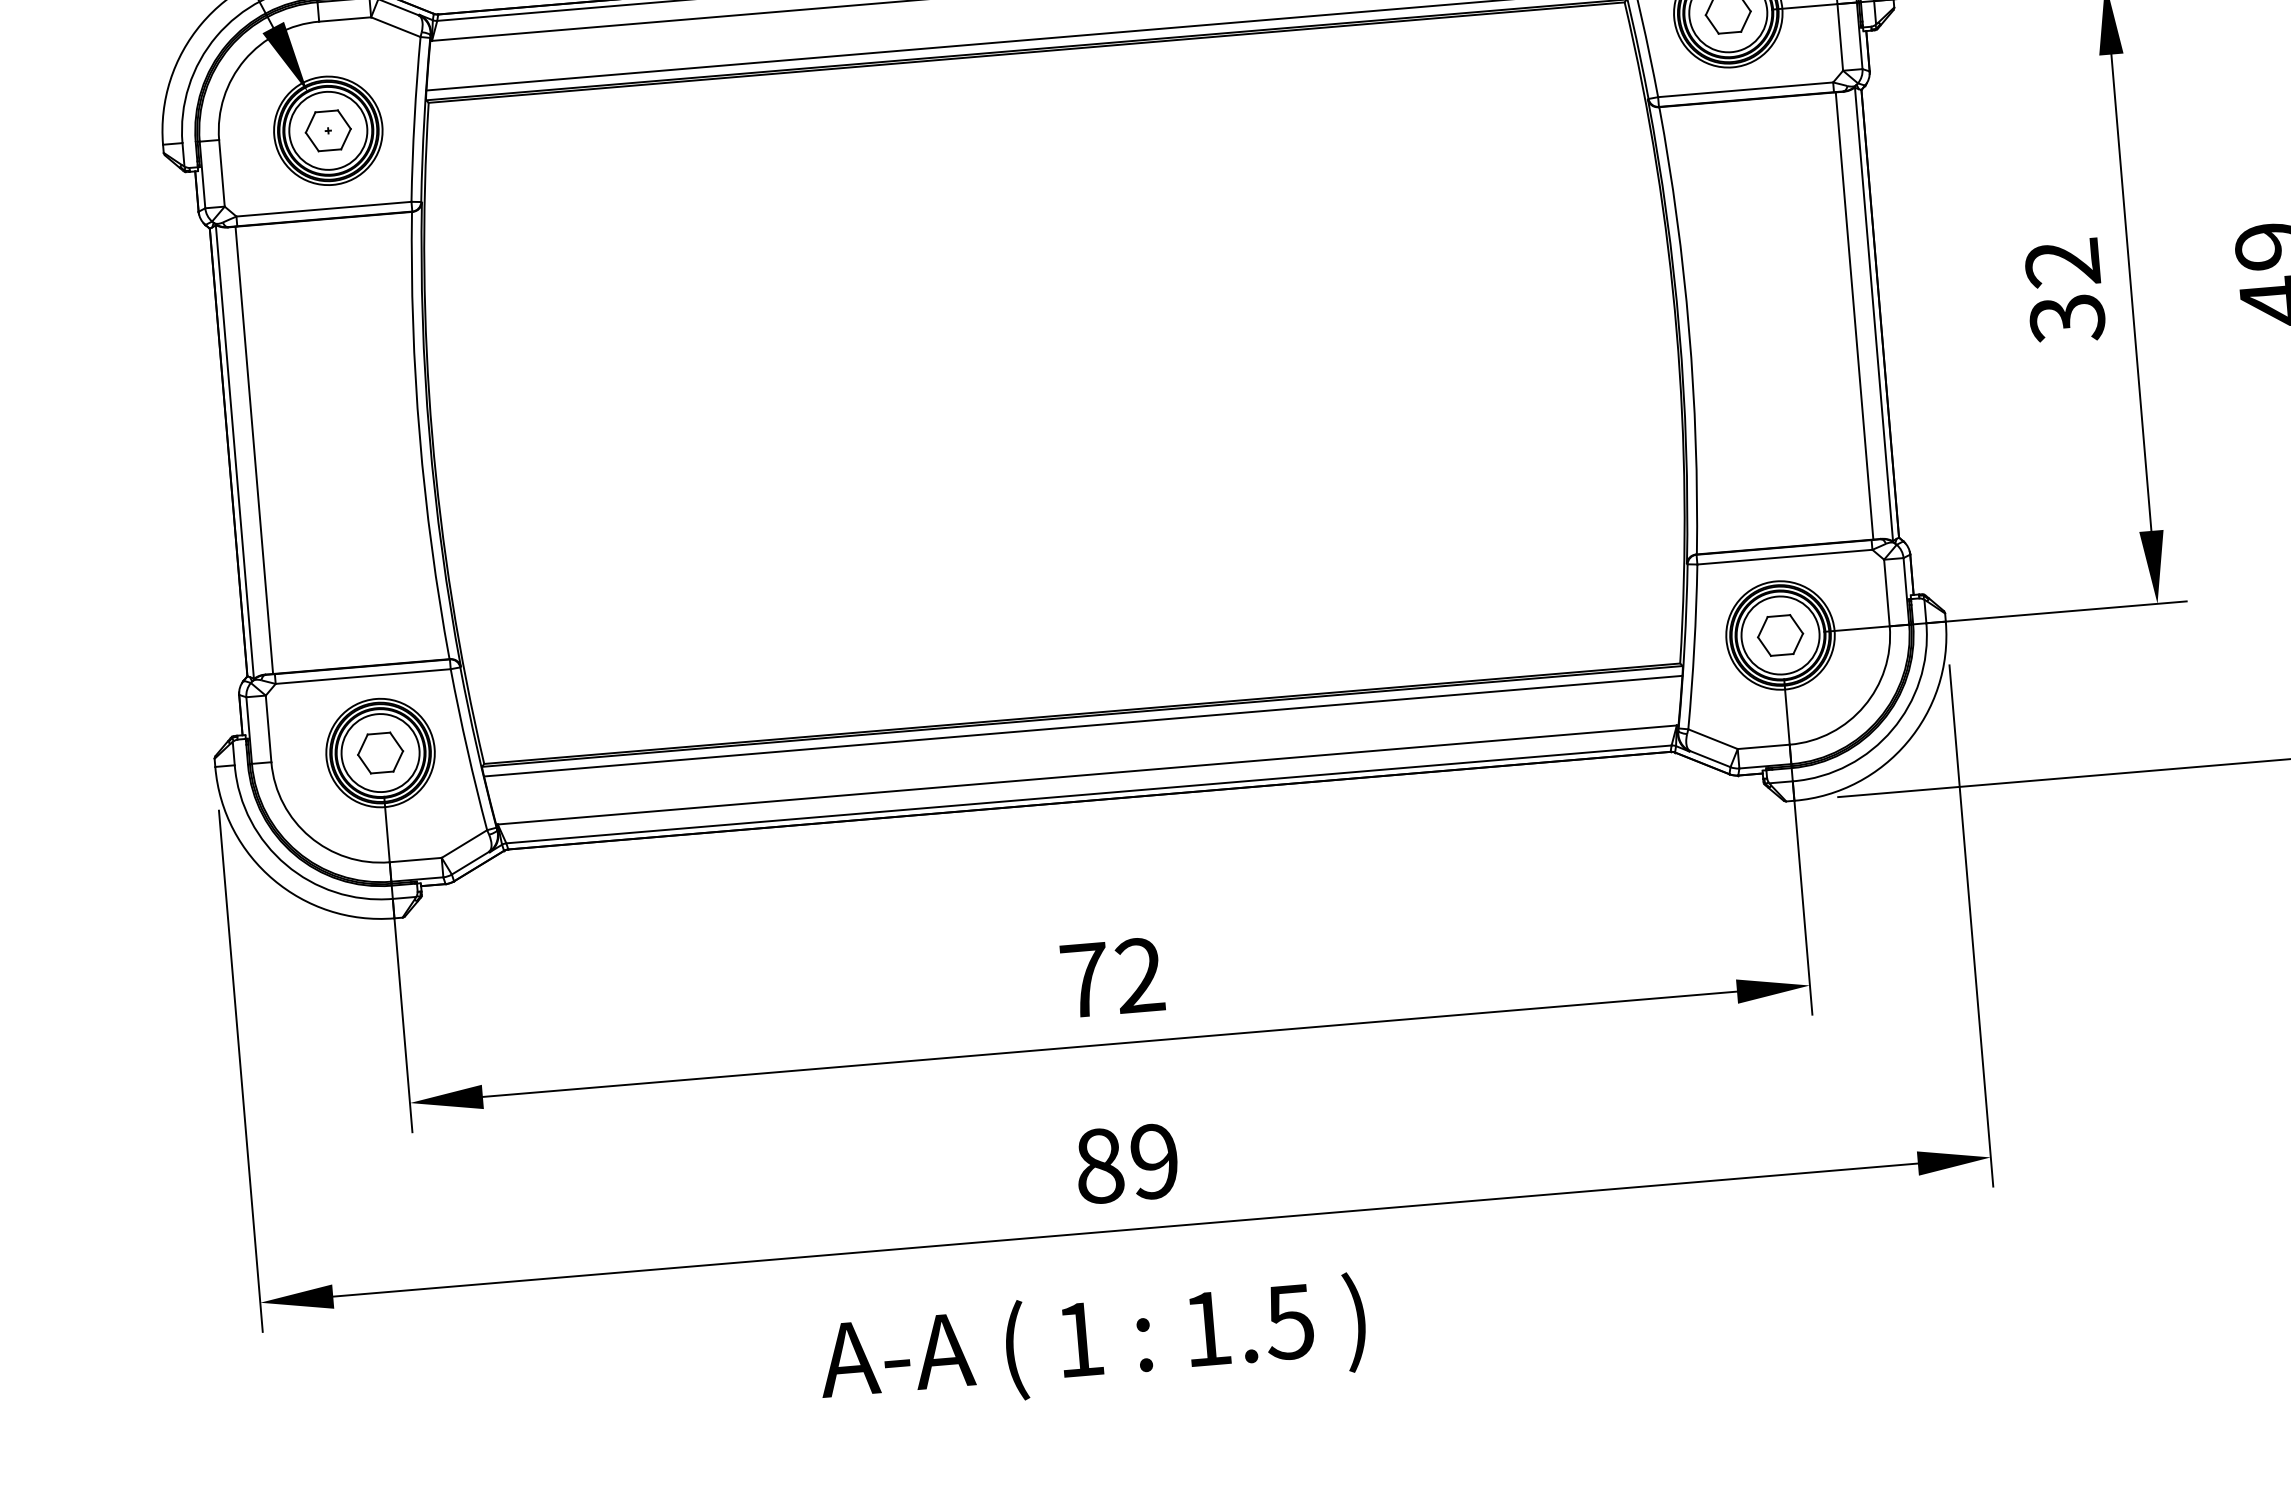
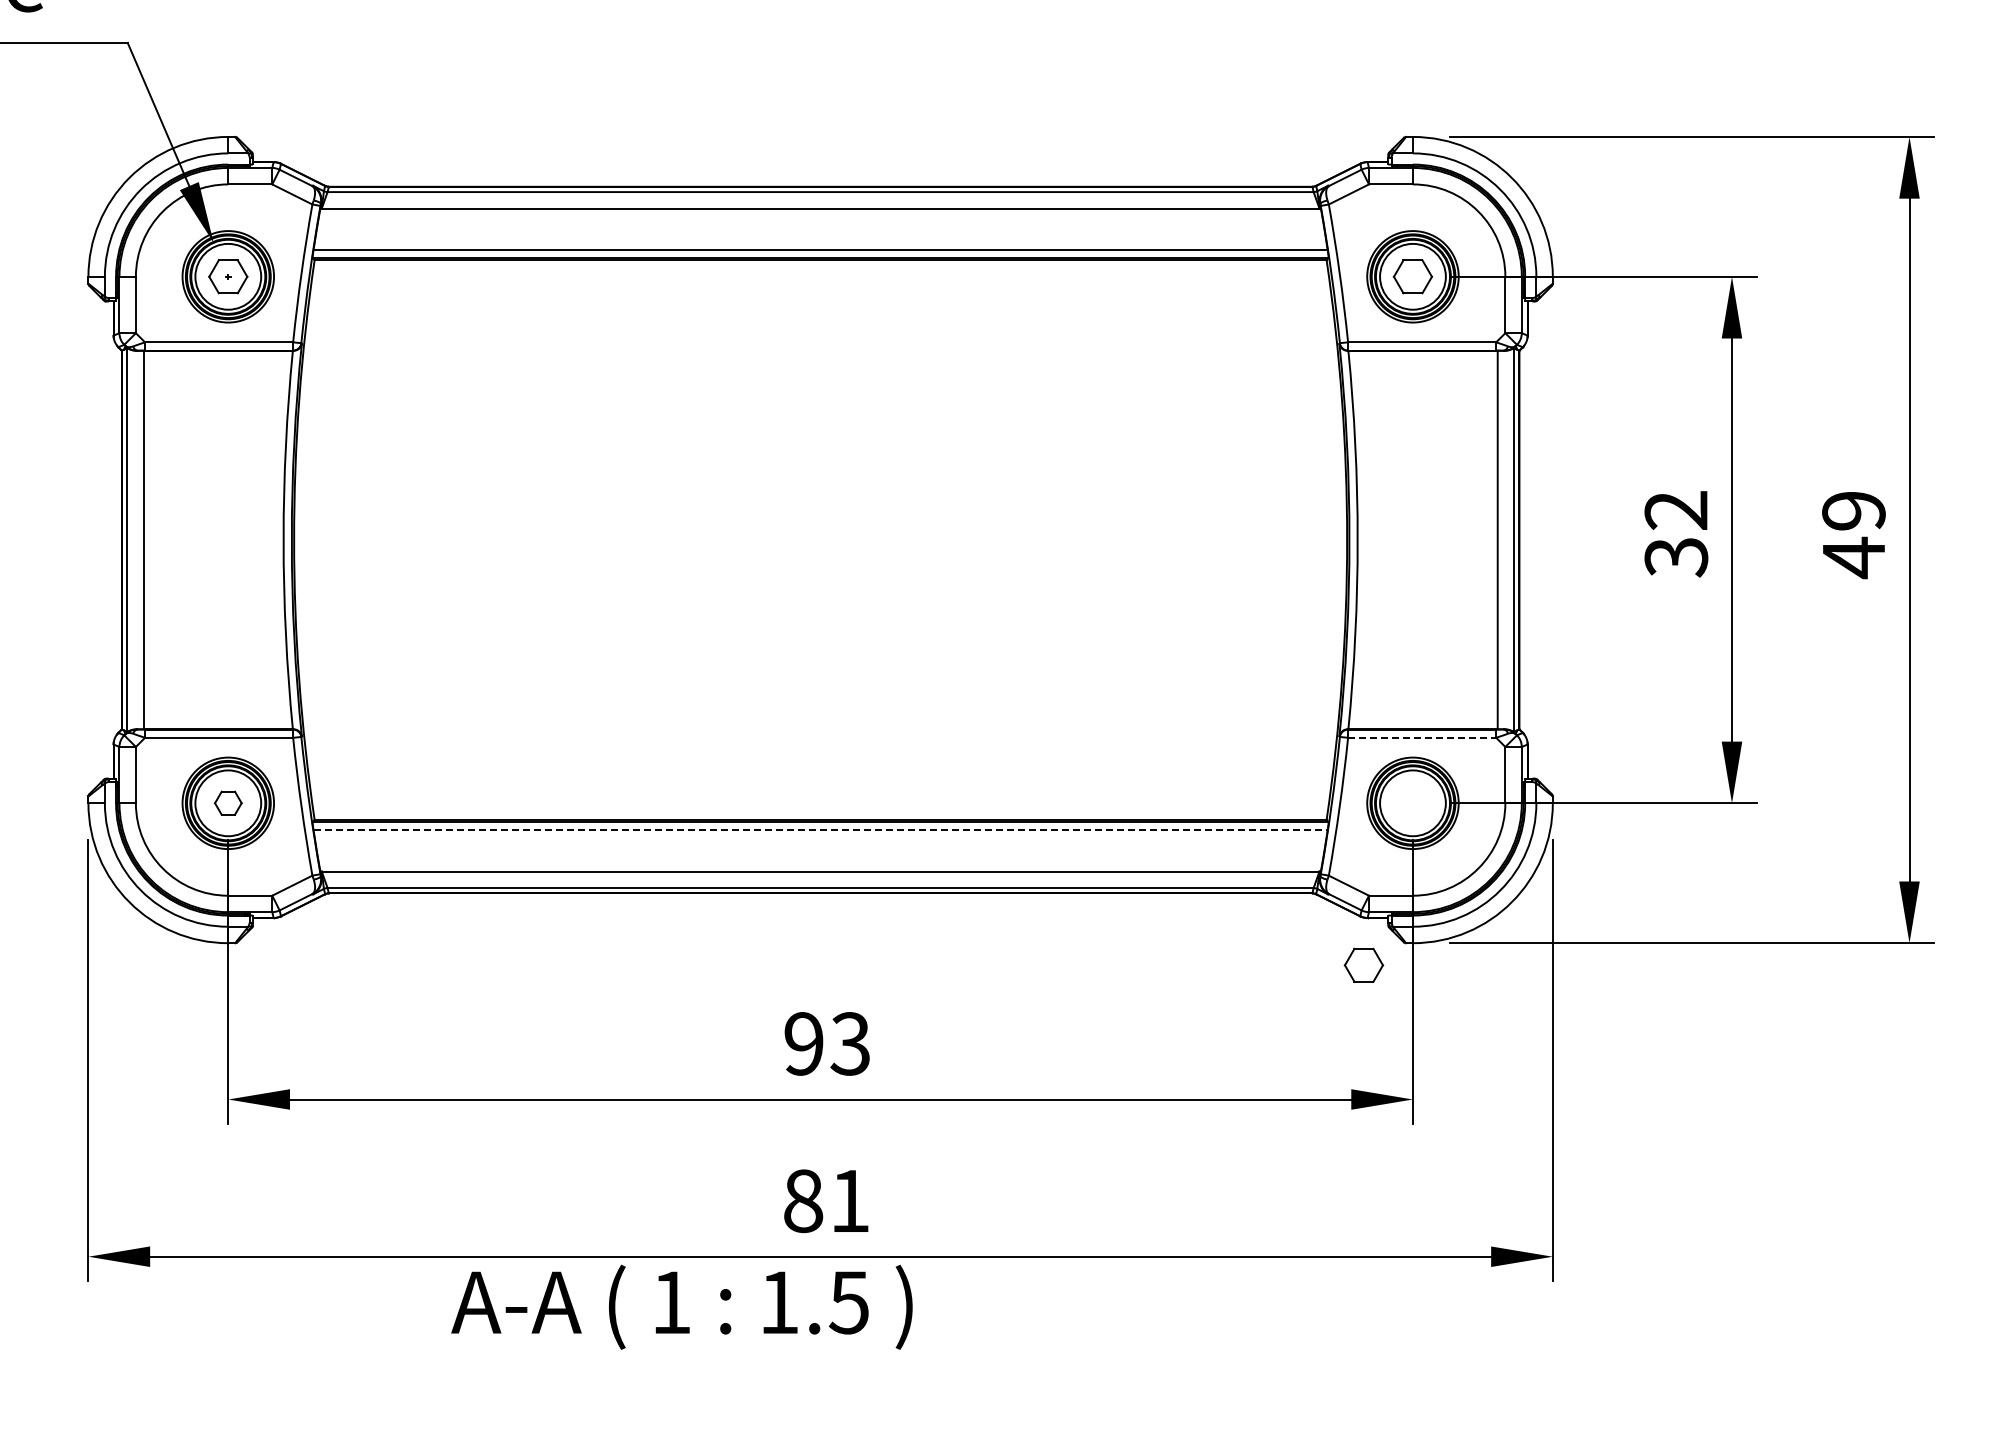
line: (1785, 556) -> (1422, 737), solid -> dashed
part: (1779, 634) -> (1363, 964), moved
line: (1084, 726) -> (821, 830), solid -> dashed
part: (380, 752) -> (228, 802), size x0.7
text: (1112, 977) -> (827, 1043), 72 -> 93
text: (1154, 1161) -> (849, 1201), 89 -> 81
text: (1092, 1343) -> (681, 1306), moved

